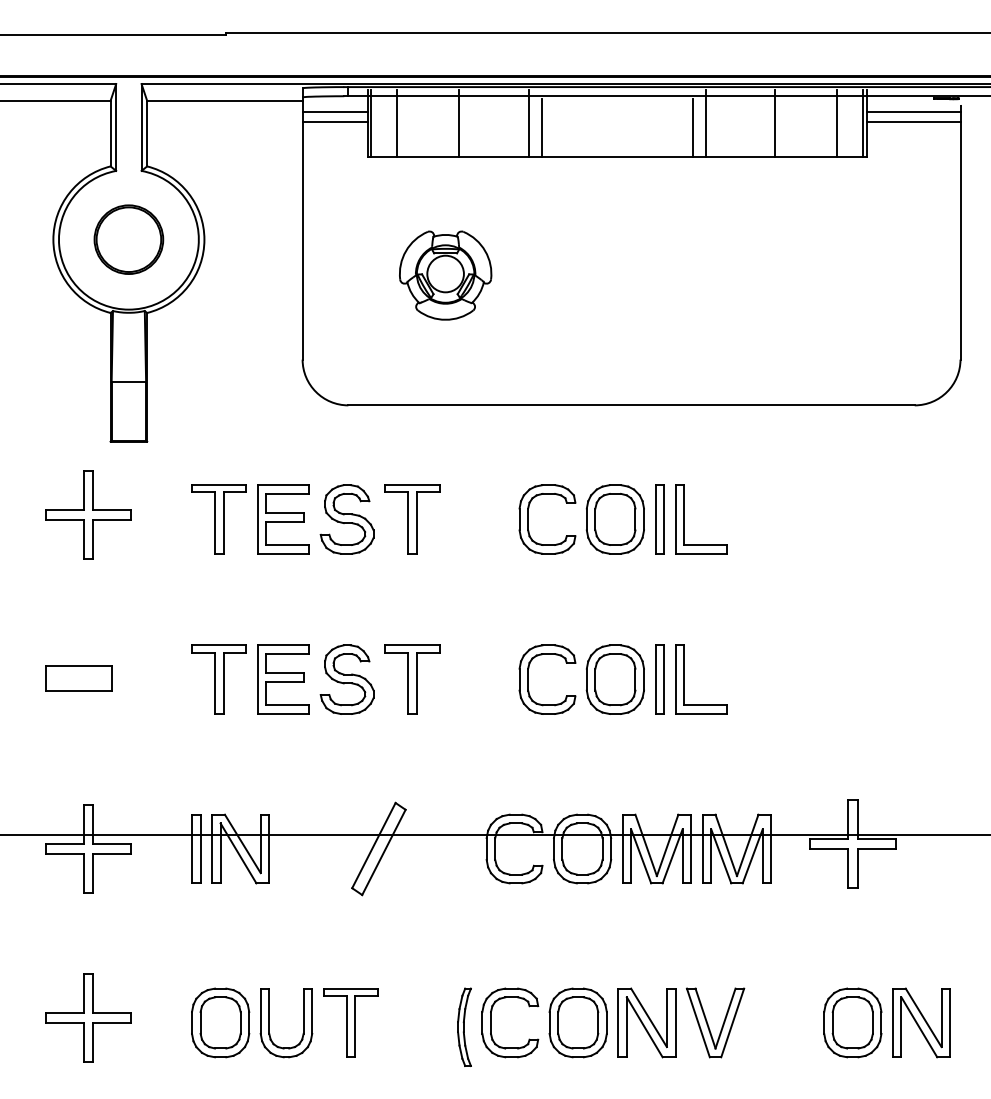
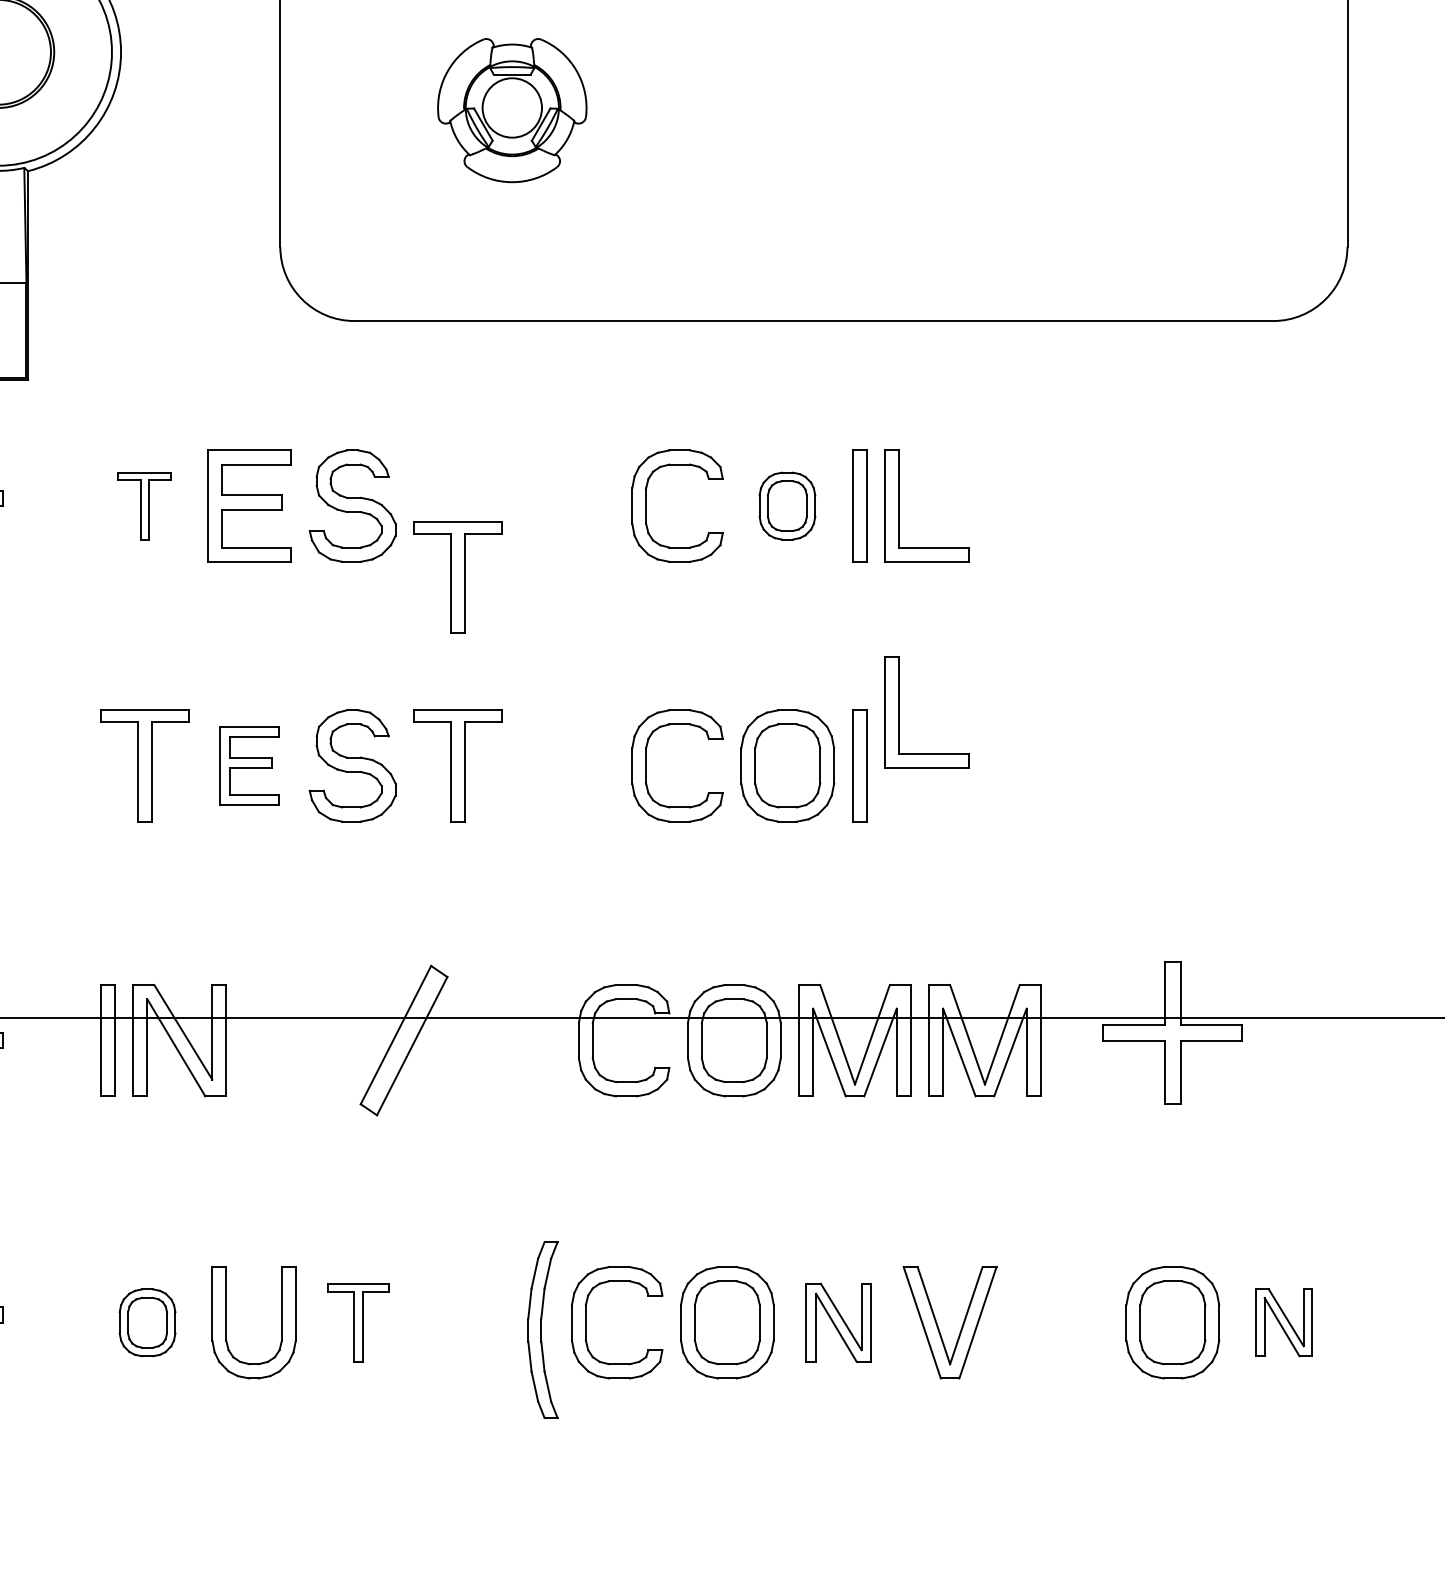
part: (218, 519) -> (143, 506), size x0.6
part: (412, 519) -> (458, 577), moved
part: (614, 519) -> (786, 506), size x0.6
part: (283, 679) -> (249, 765), size x0.7
part: (684, 679) -> (899, 712), moved
part: (220, 1022) -> (147, 1322), size x0.6
part: (350, 1022) -> (357, 1322), size x0.7
part: (646, 1022) -> (838, 1322), size x0.7
part: (921, 1022) -> (1284, 1322), size x0.6
part: (464, 1026) -> (542, 1328), size x1.4

